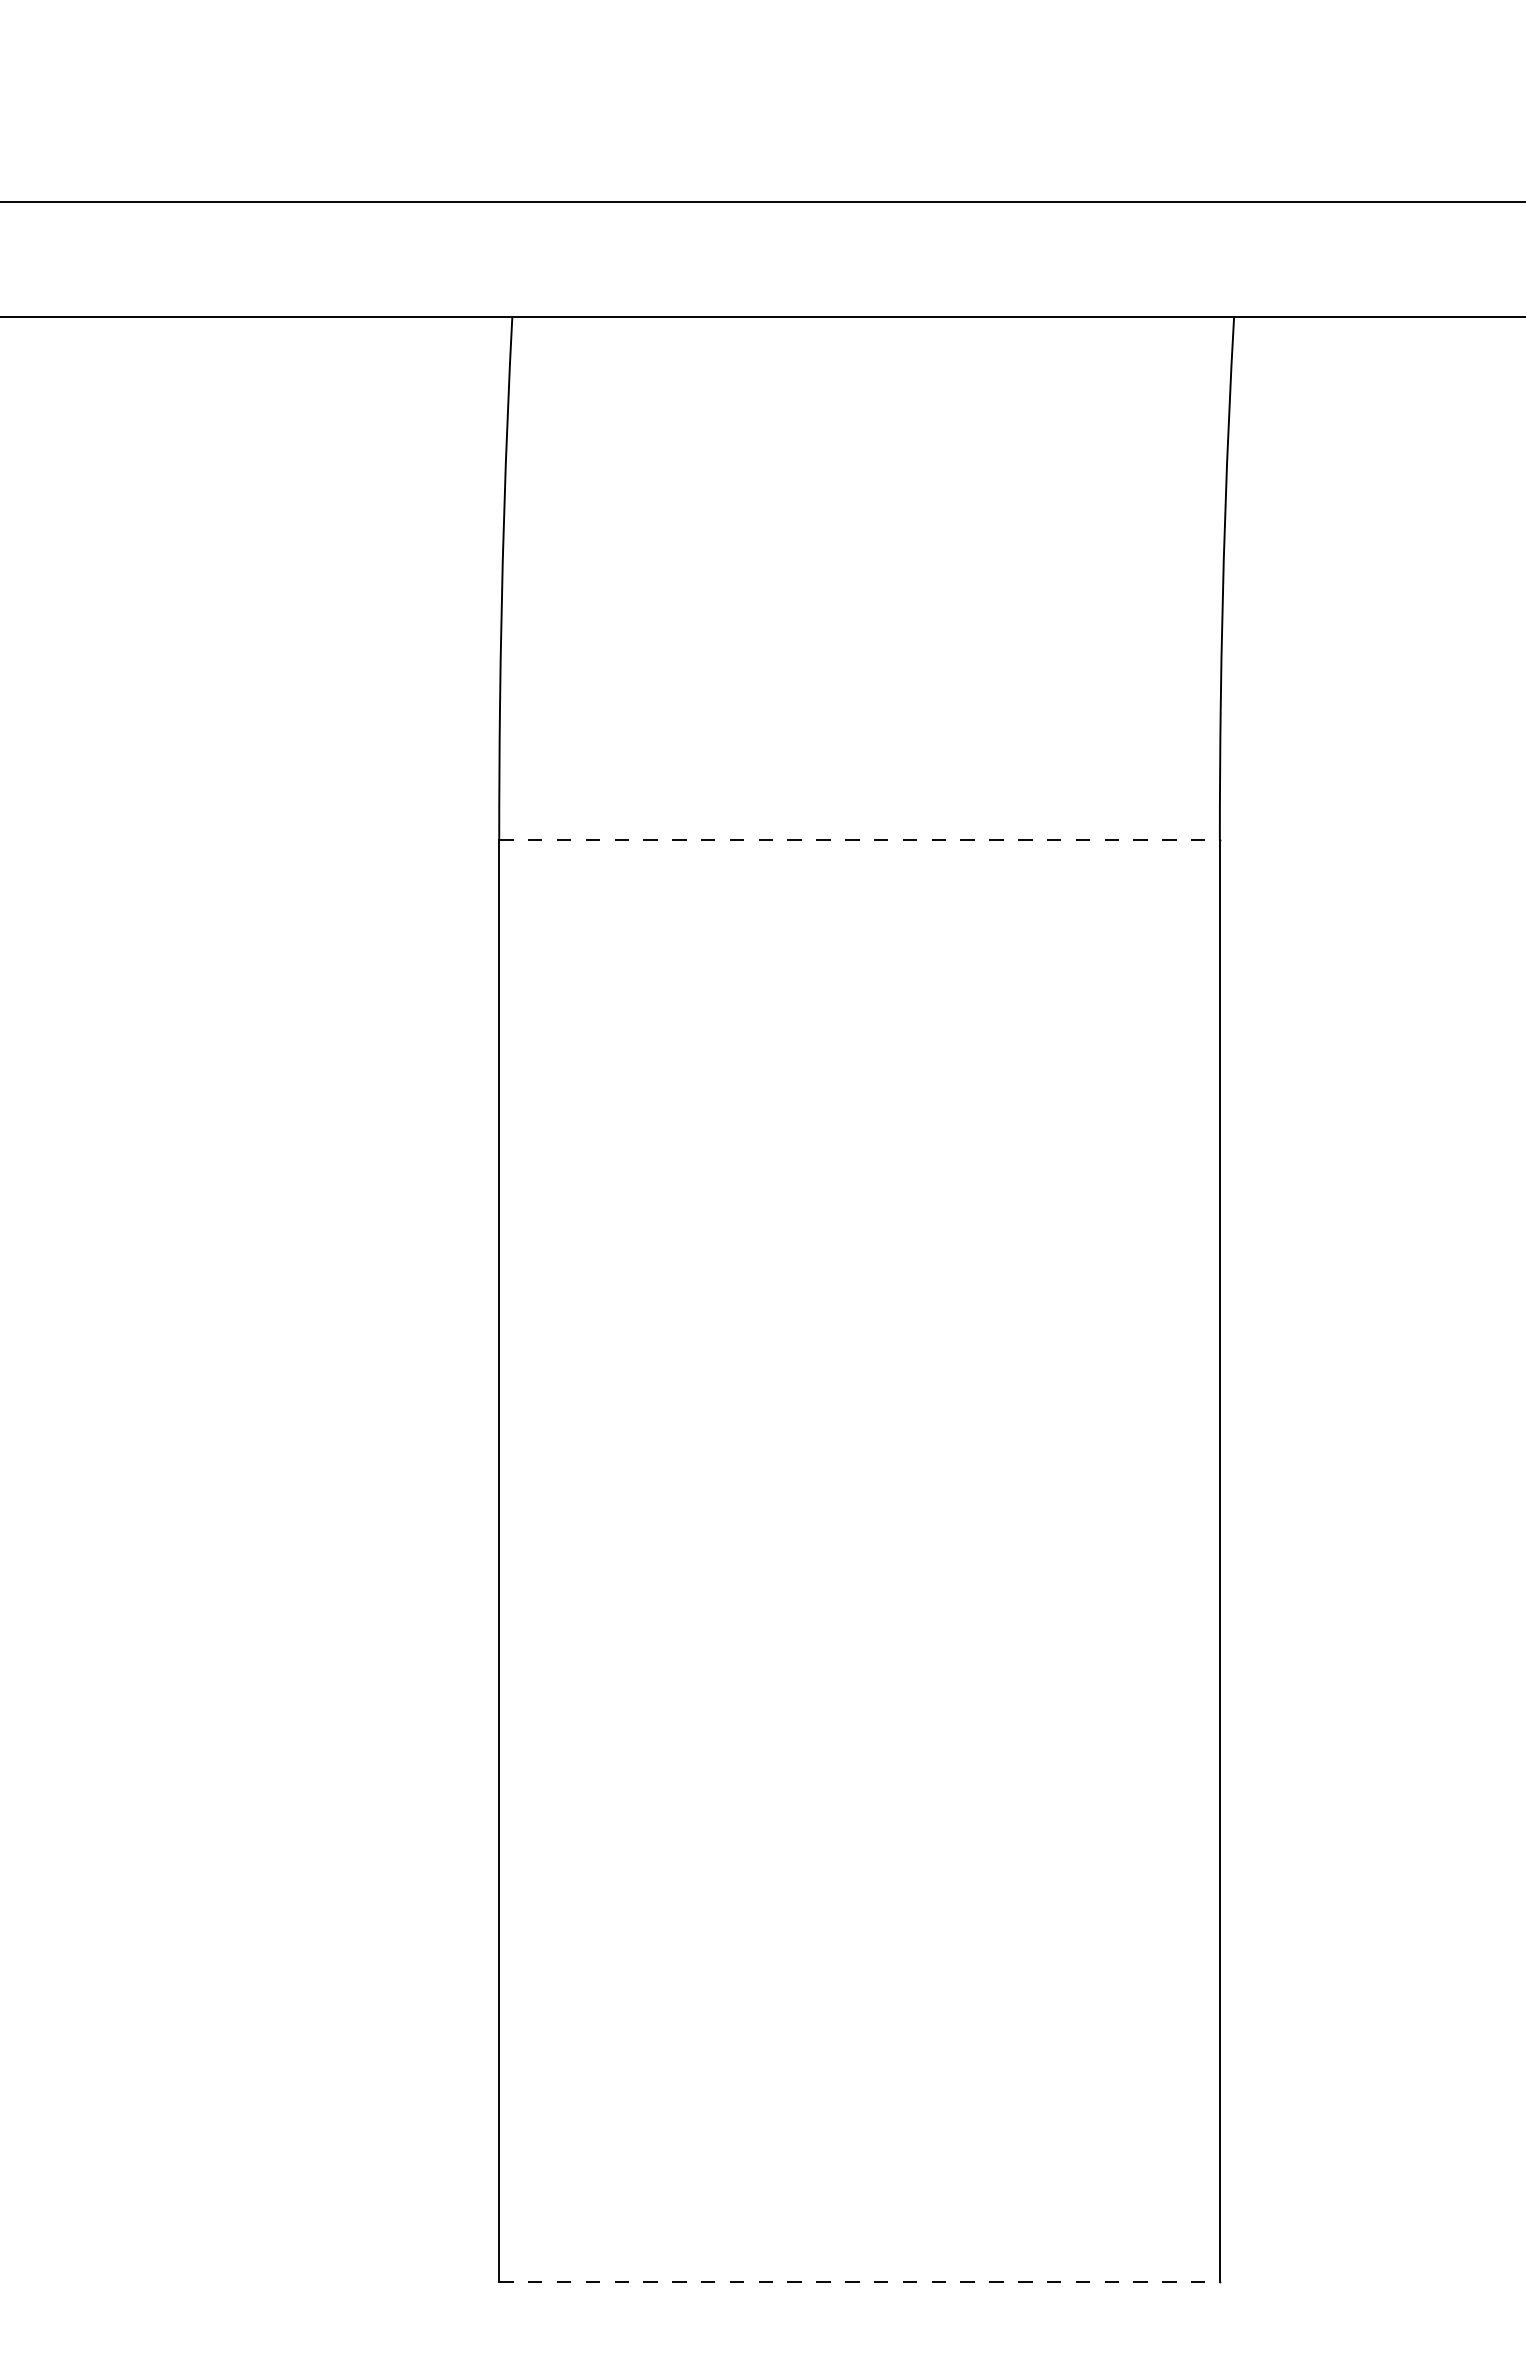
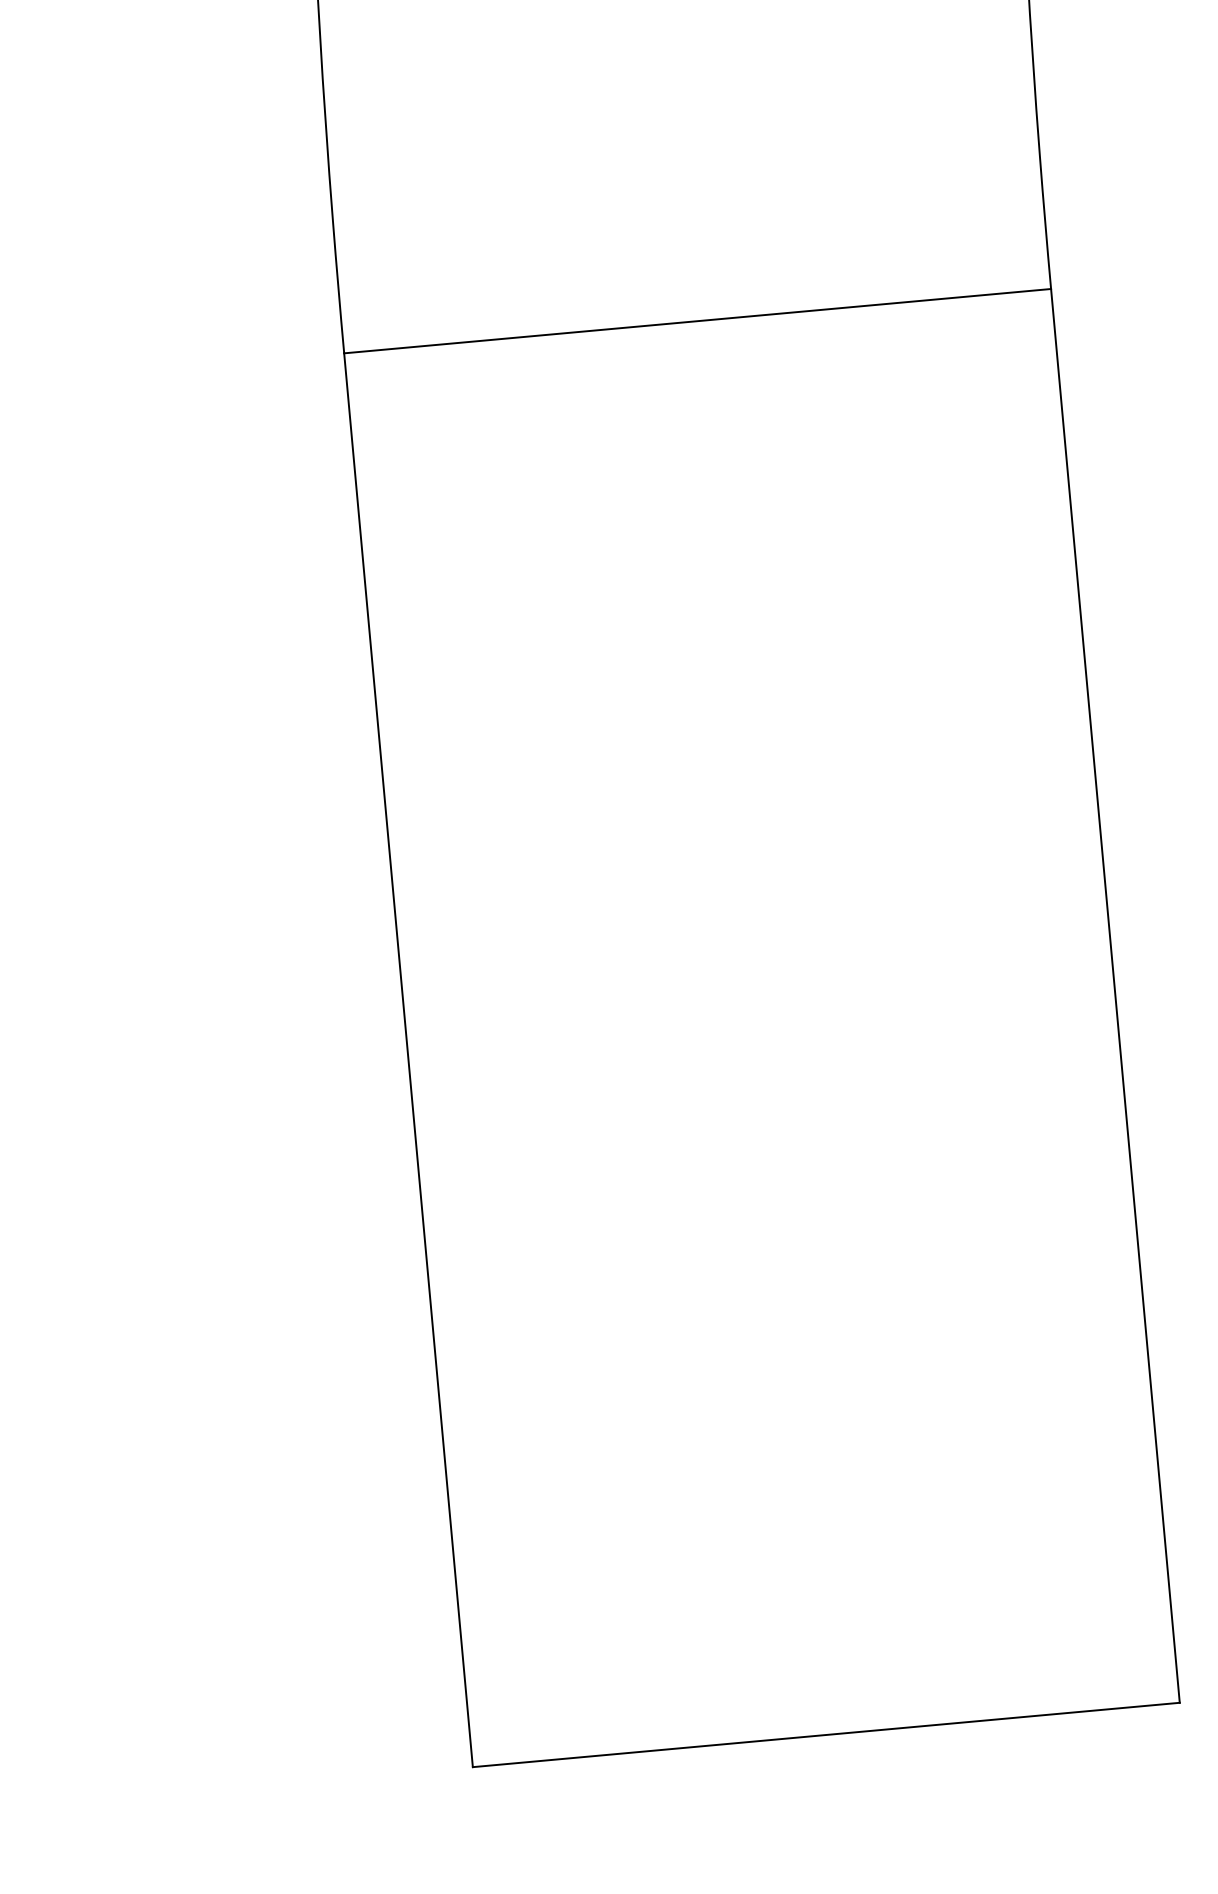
line: (860, 840) -> (698, 321), dashed -> solid
line: (860, 2281) -> (827, 1734), dashed -> solid

